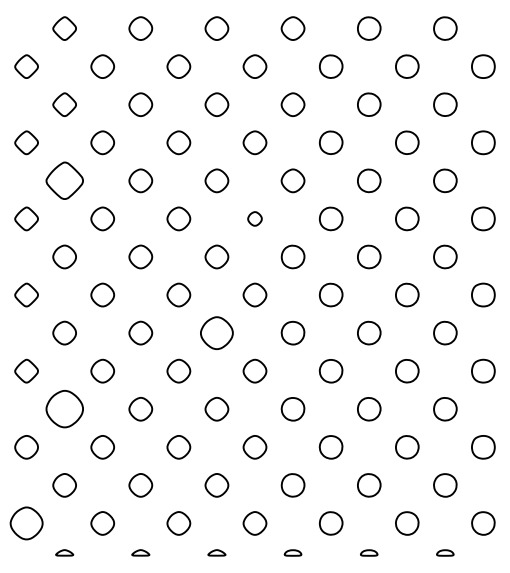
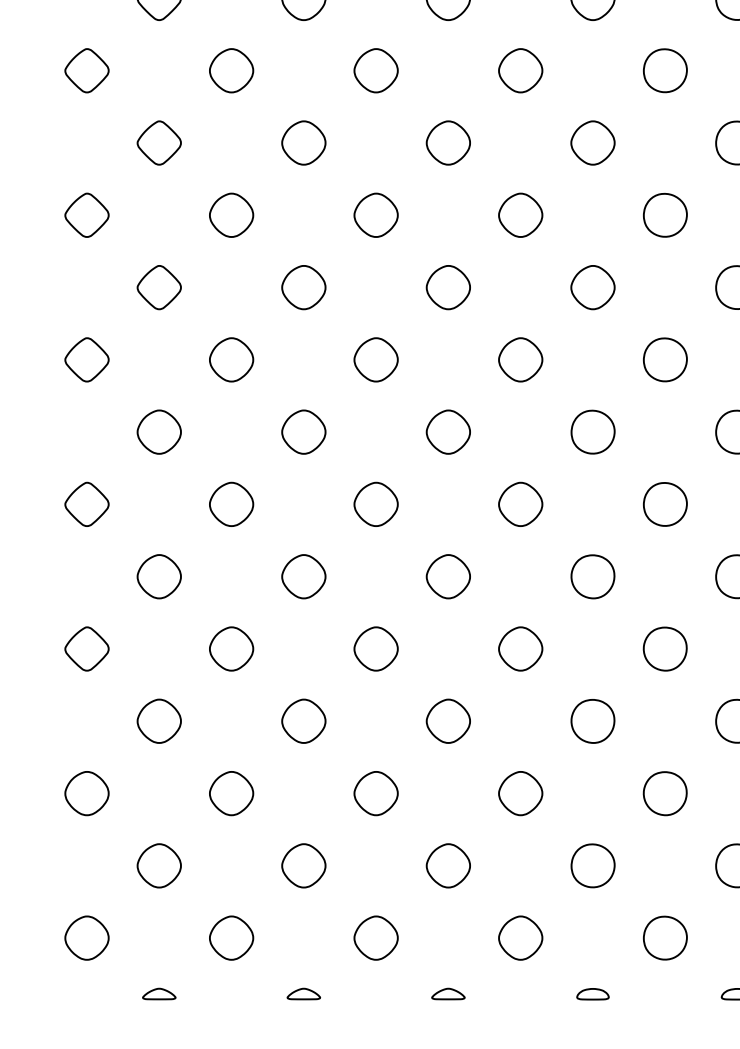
part: (64, 180) -> (158, 286), size x0.62
part: (254, 218) -> (519, 359), size x1.67
part: (216, 332) -> (447, 575), size x0.71
part: (64, 409) -> (158, 721), size x0.62
part: (26, 523) -> (86, 938), size x0.71

